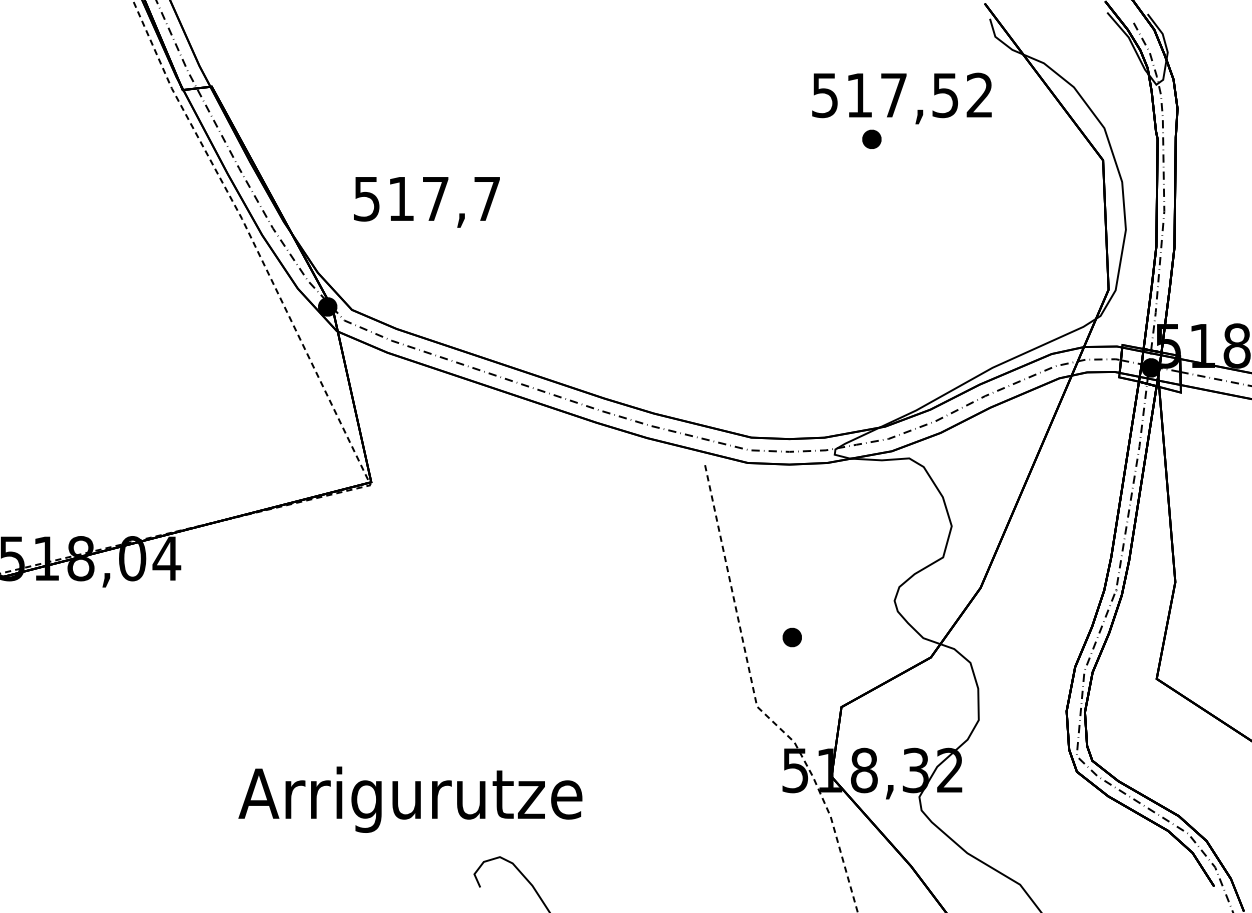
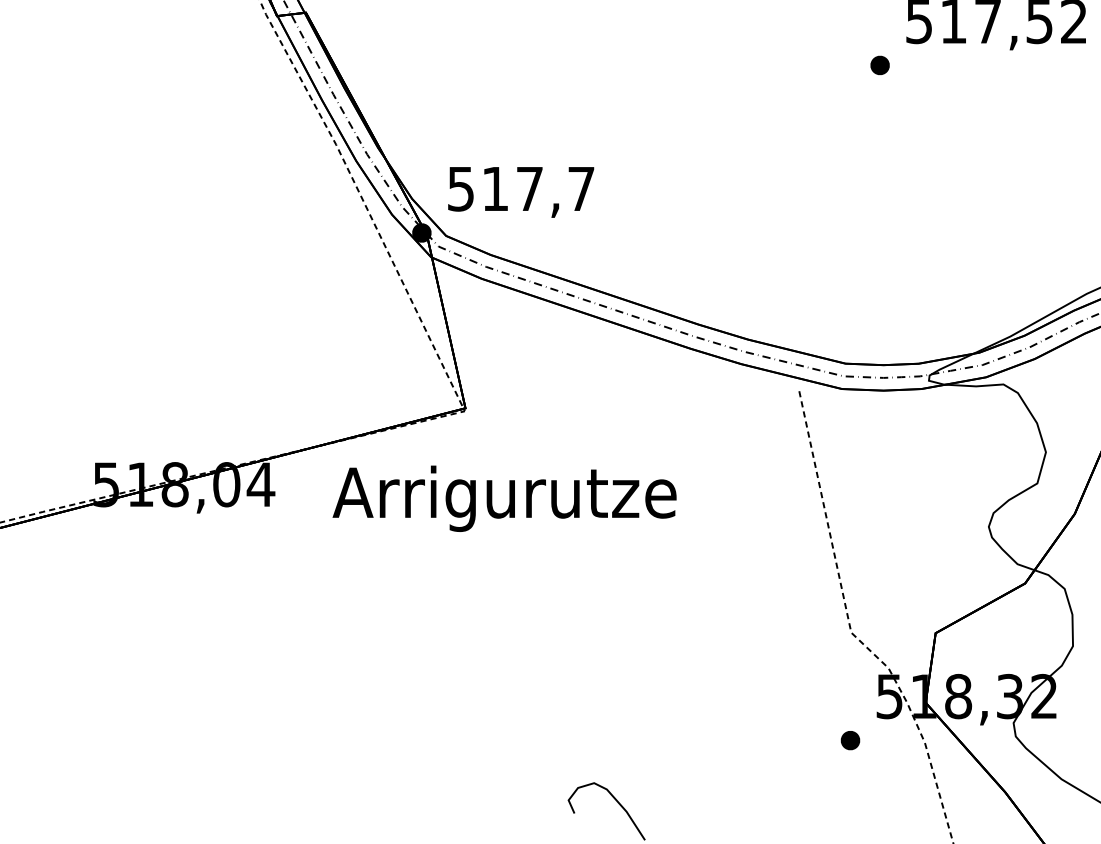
part: (871, 138) -> (879, 64), moved
text: (426, 202) -> (520, 192), moved
part: (791, 637) -> (849, 740), moved
text: (410, 799) -> (504, 498), moved

